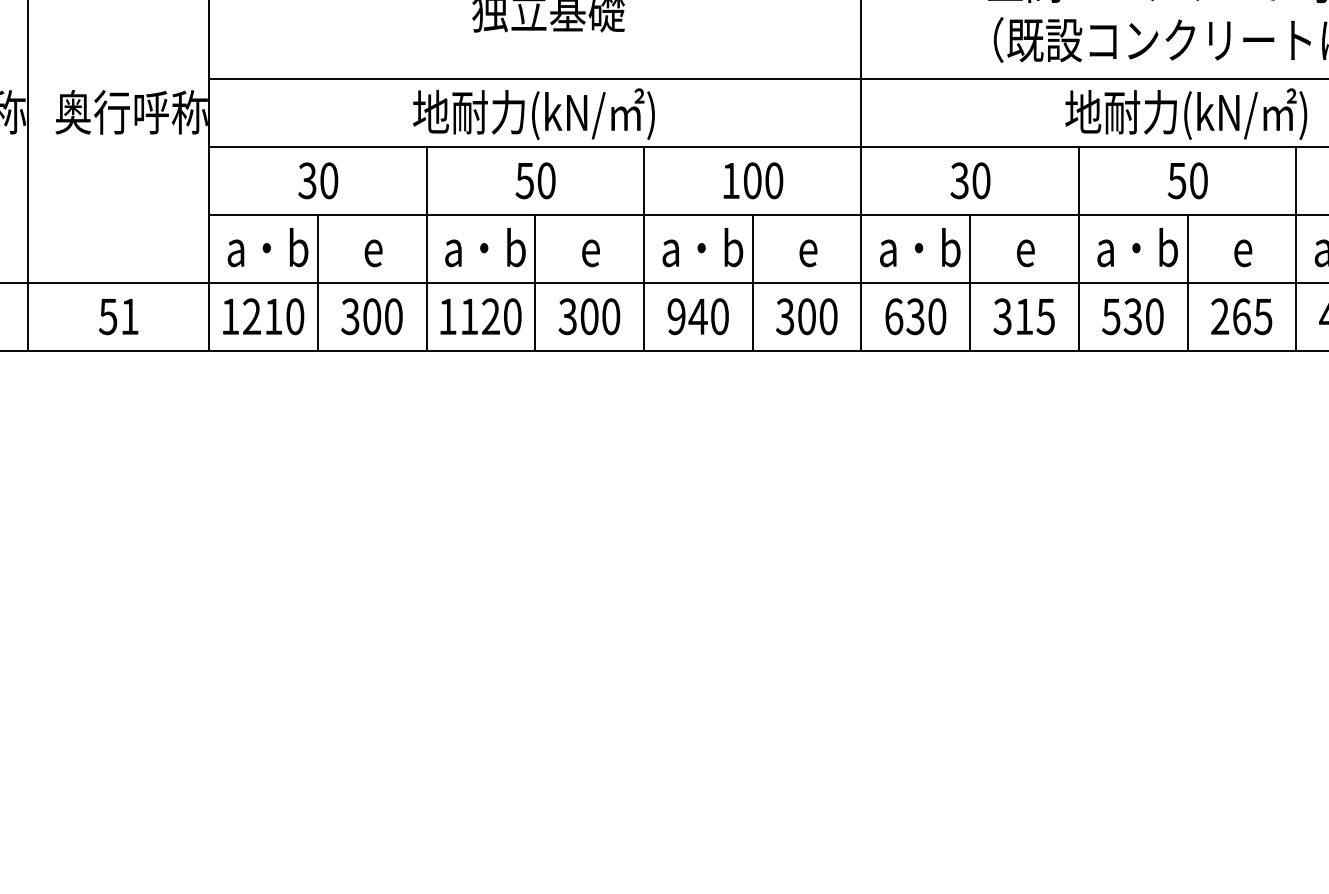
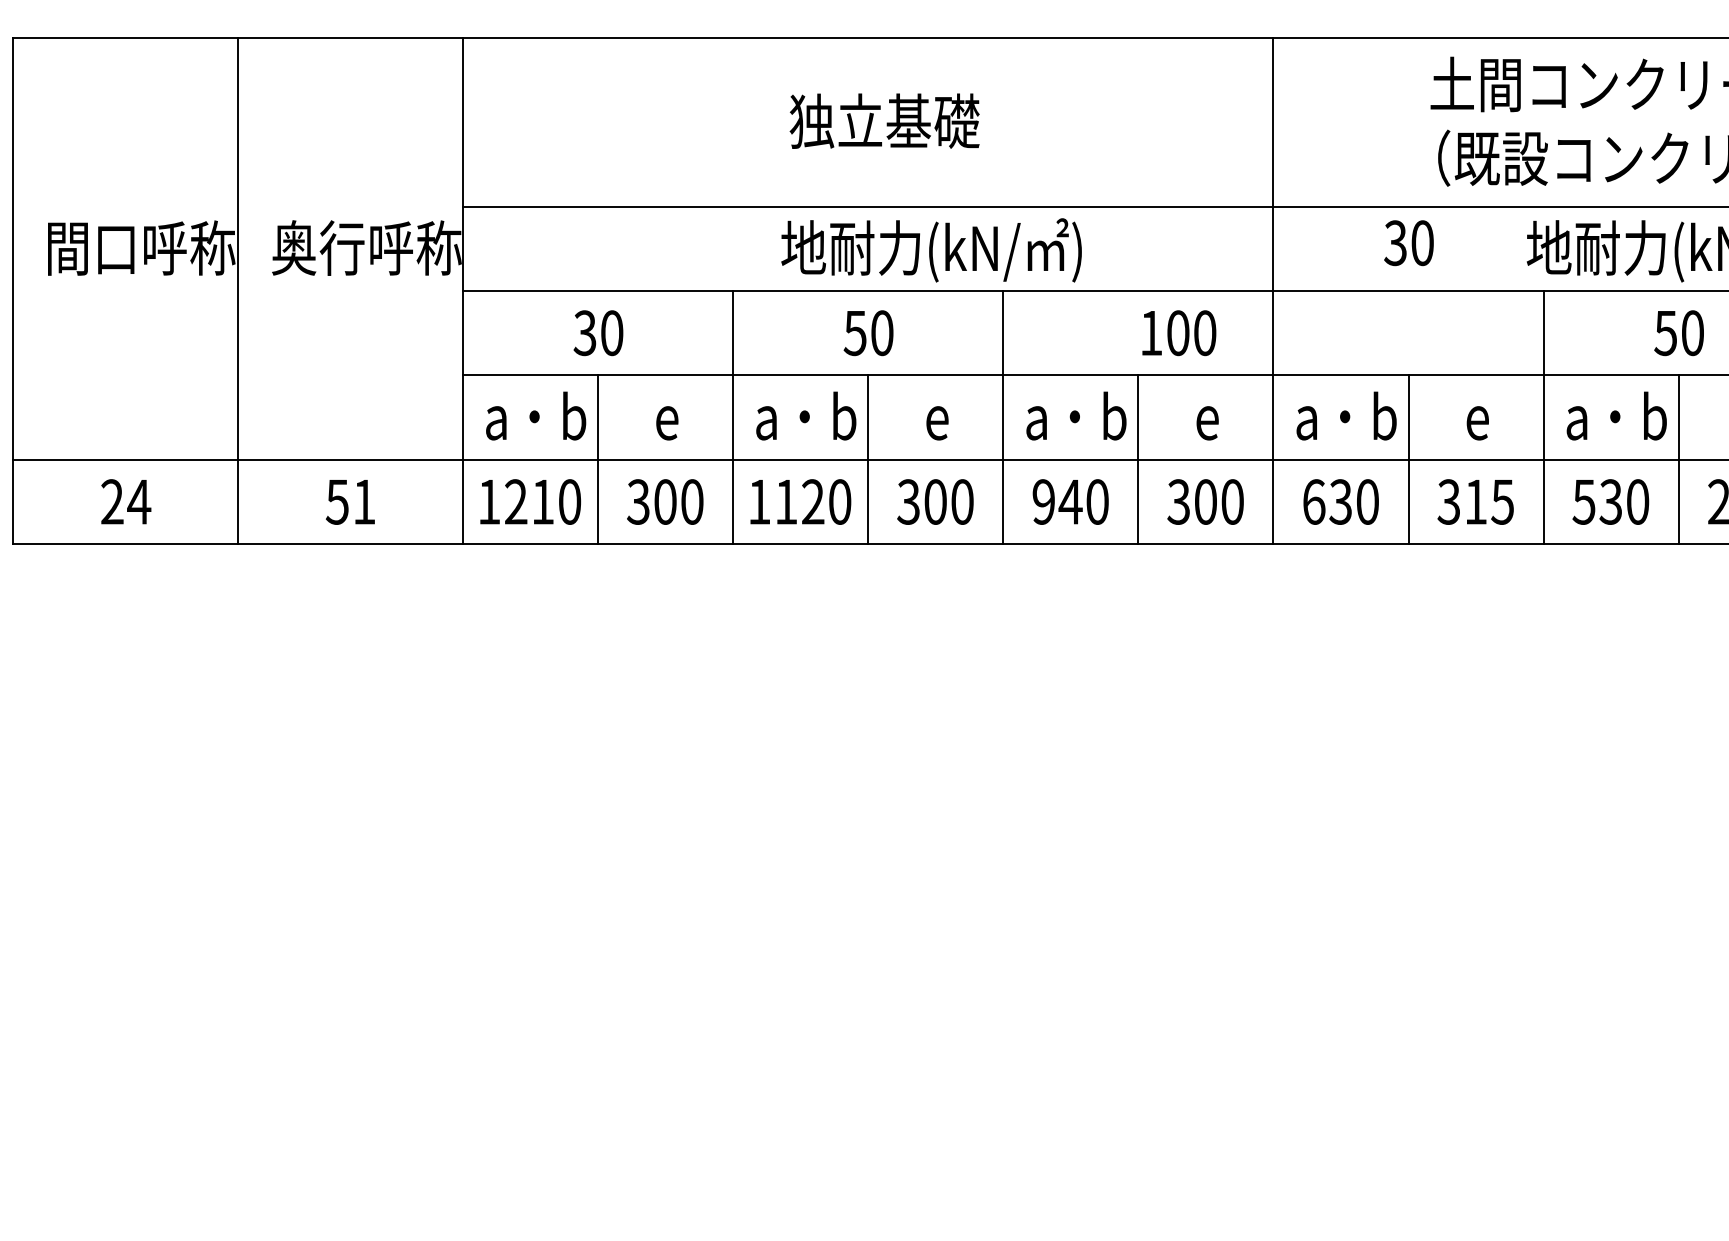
text: (533, 114) -> (931, 250), moved
text: (753, 181) -> (1179, 333), moved
text: (970, 181) -> (1408, 243), moved

